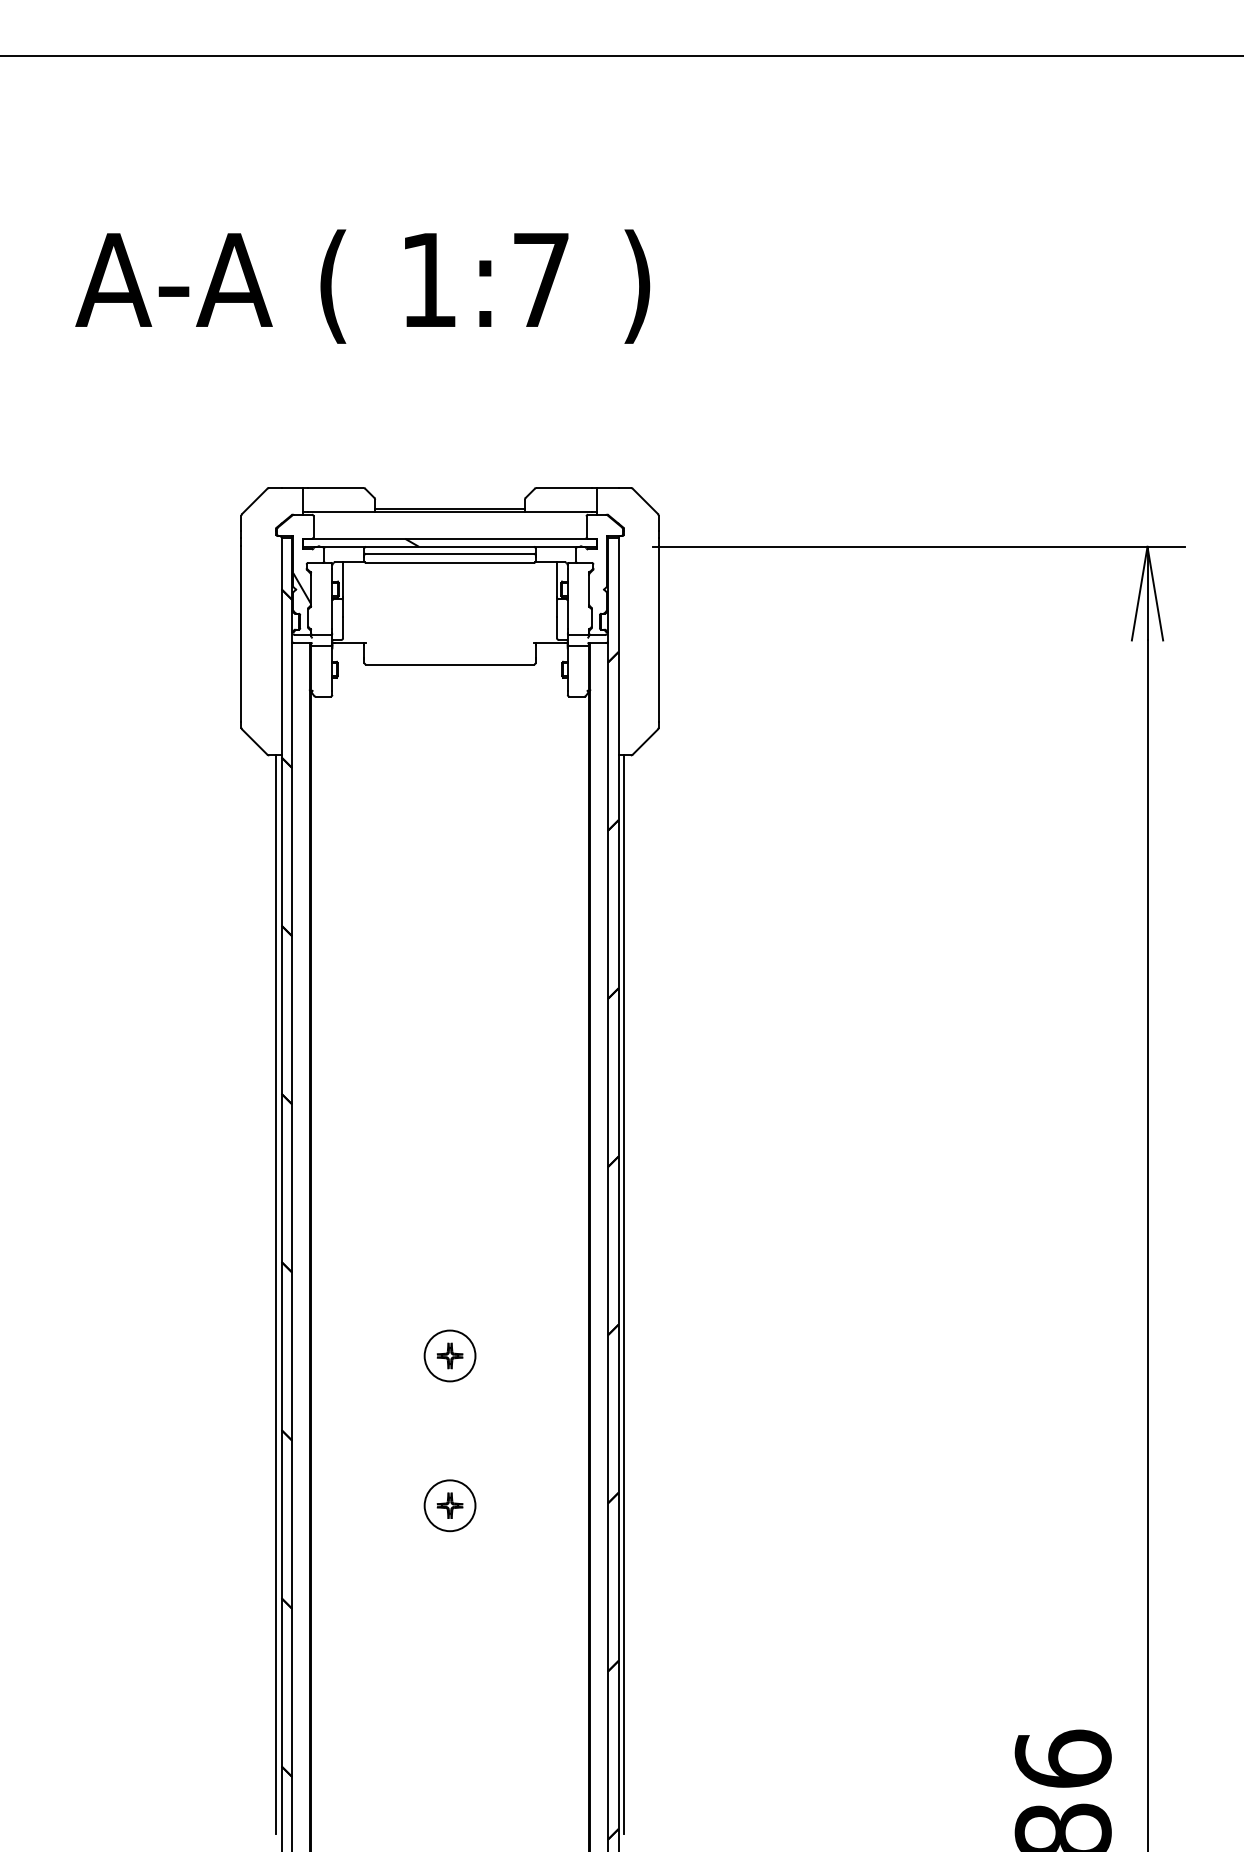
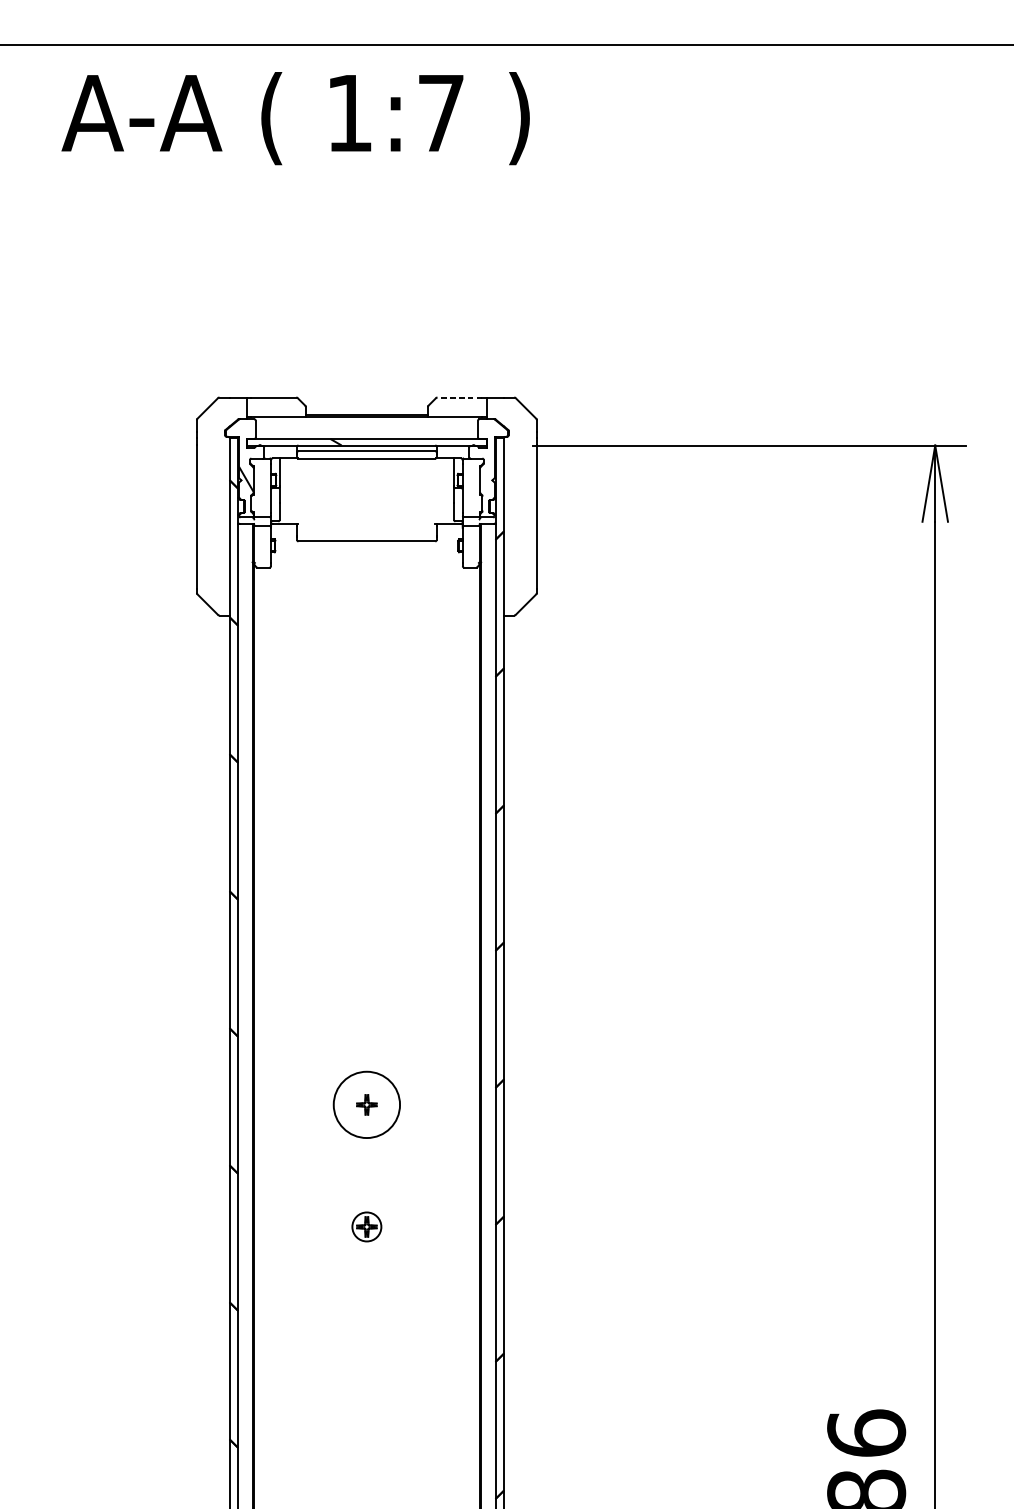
text: (362, 286) -> (295, 118), moved
line: (564, 487) -> (460, 397), solid -> dashed
line: (276, 1294) -> (225, 1054), removed
line: (623, 1294) -> (508, 1054), removed
circle: (449, 1355) -> (366, 1104), size x1.6
circle: (449, 1505) -> (366, 1226), size x0.7

